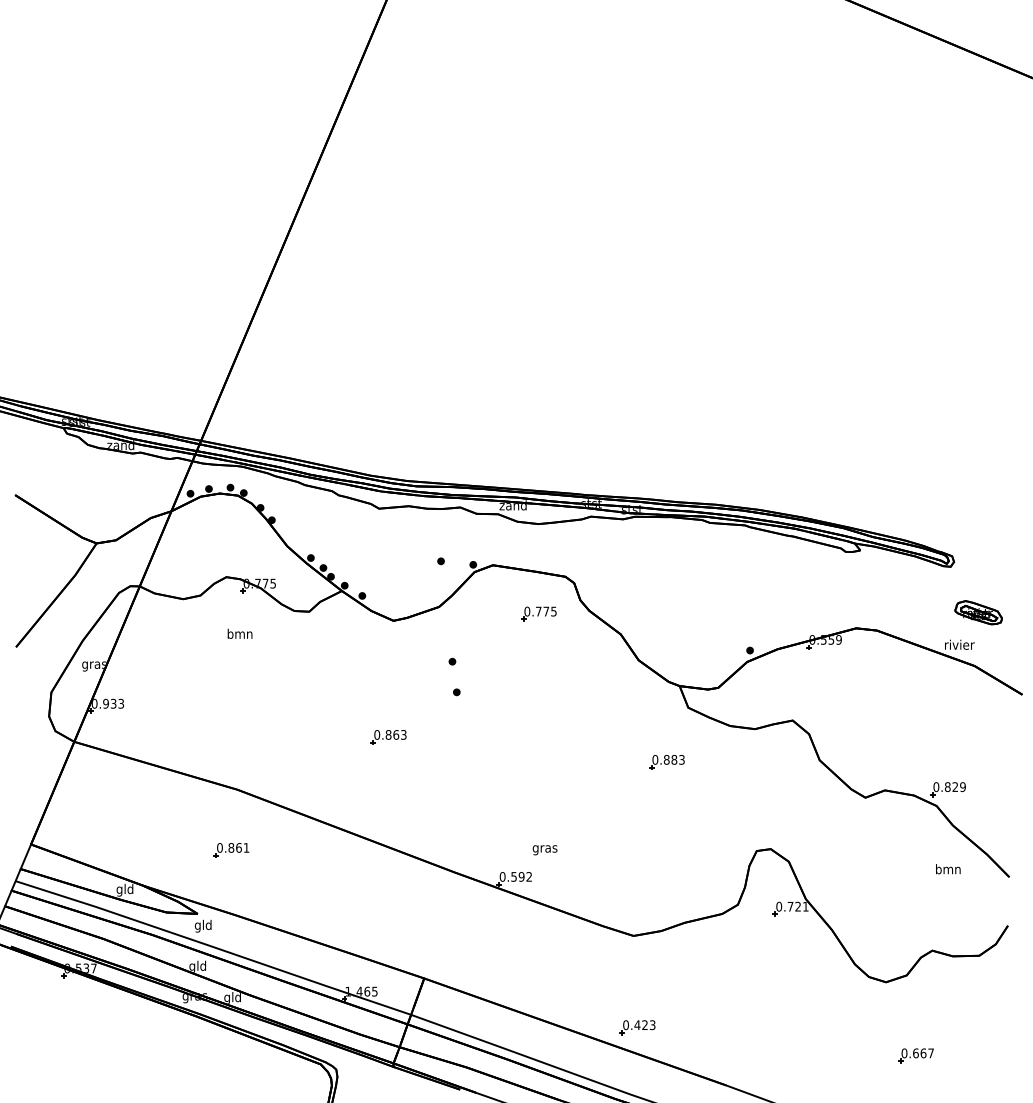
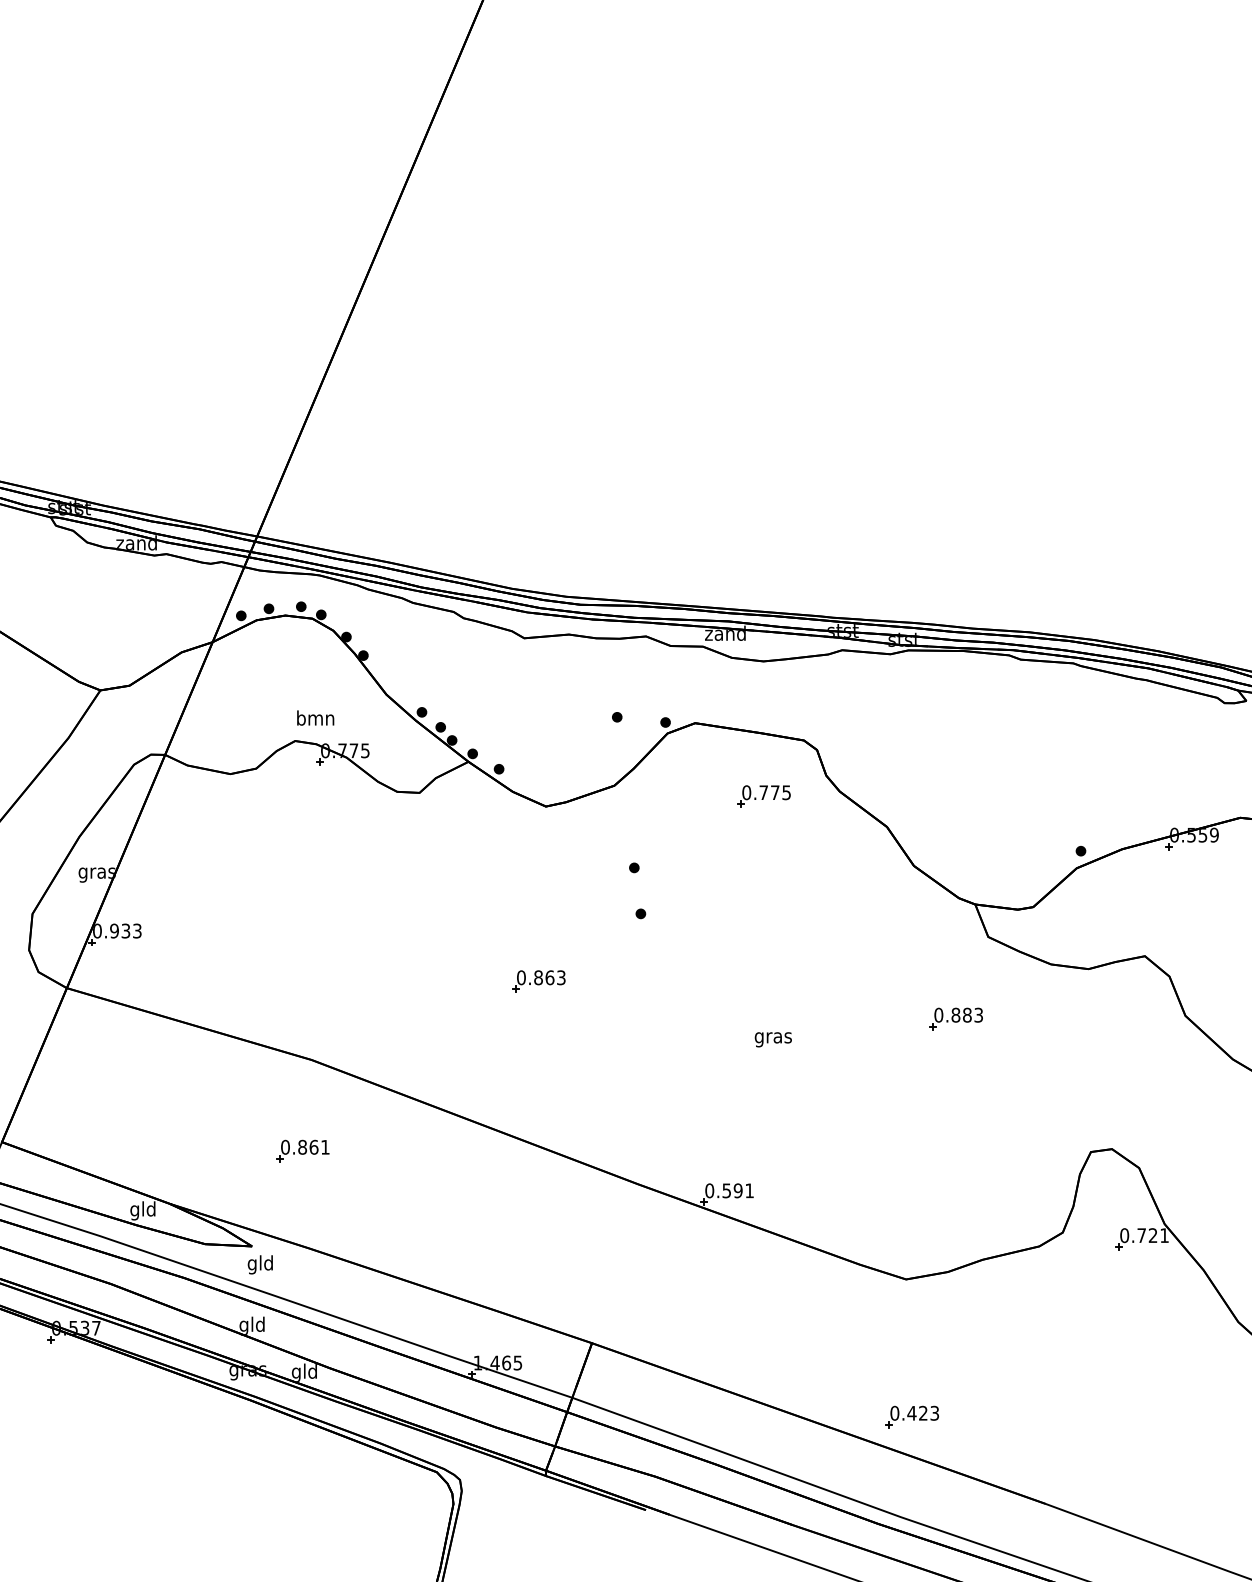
text: (239, 633) -> (314, 717), moved
text: (544, 850) -> (772, 1040), moved
text: (528, 876) -> (748, 1190), 0.592 -> 0.591

